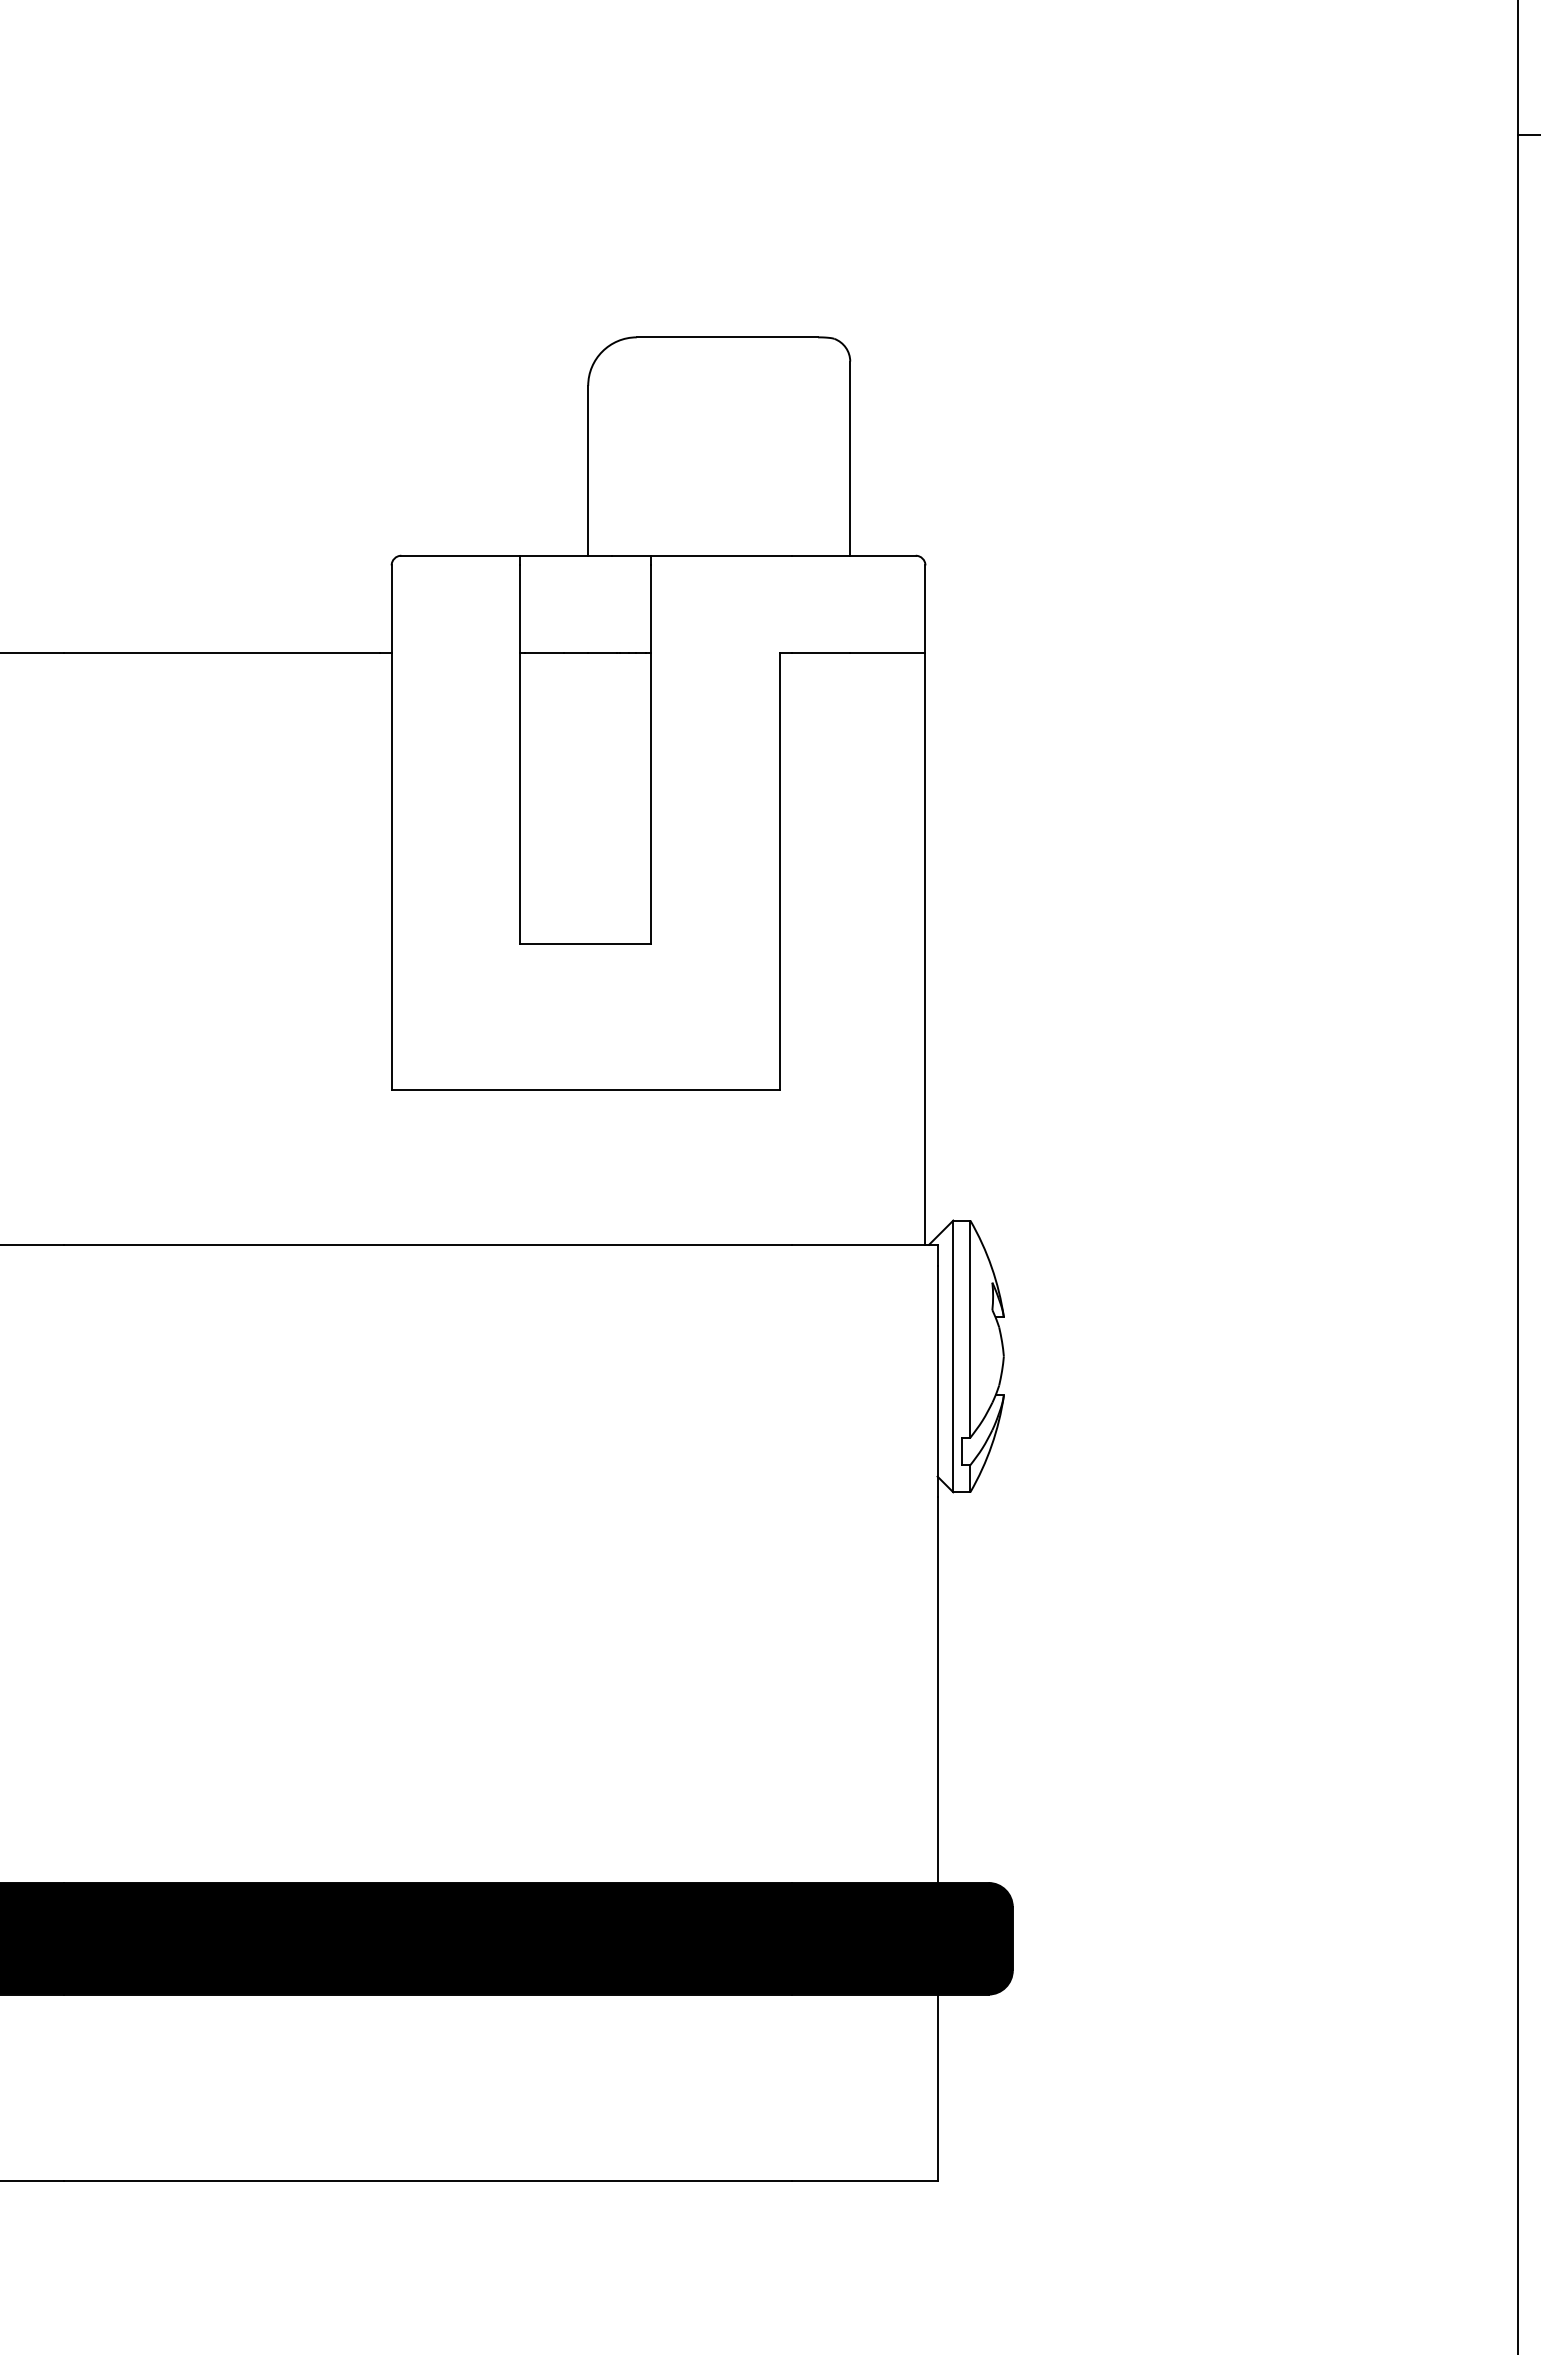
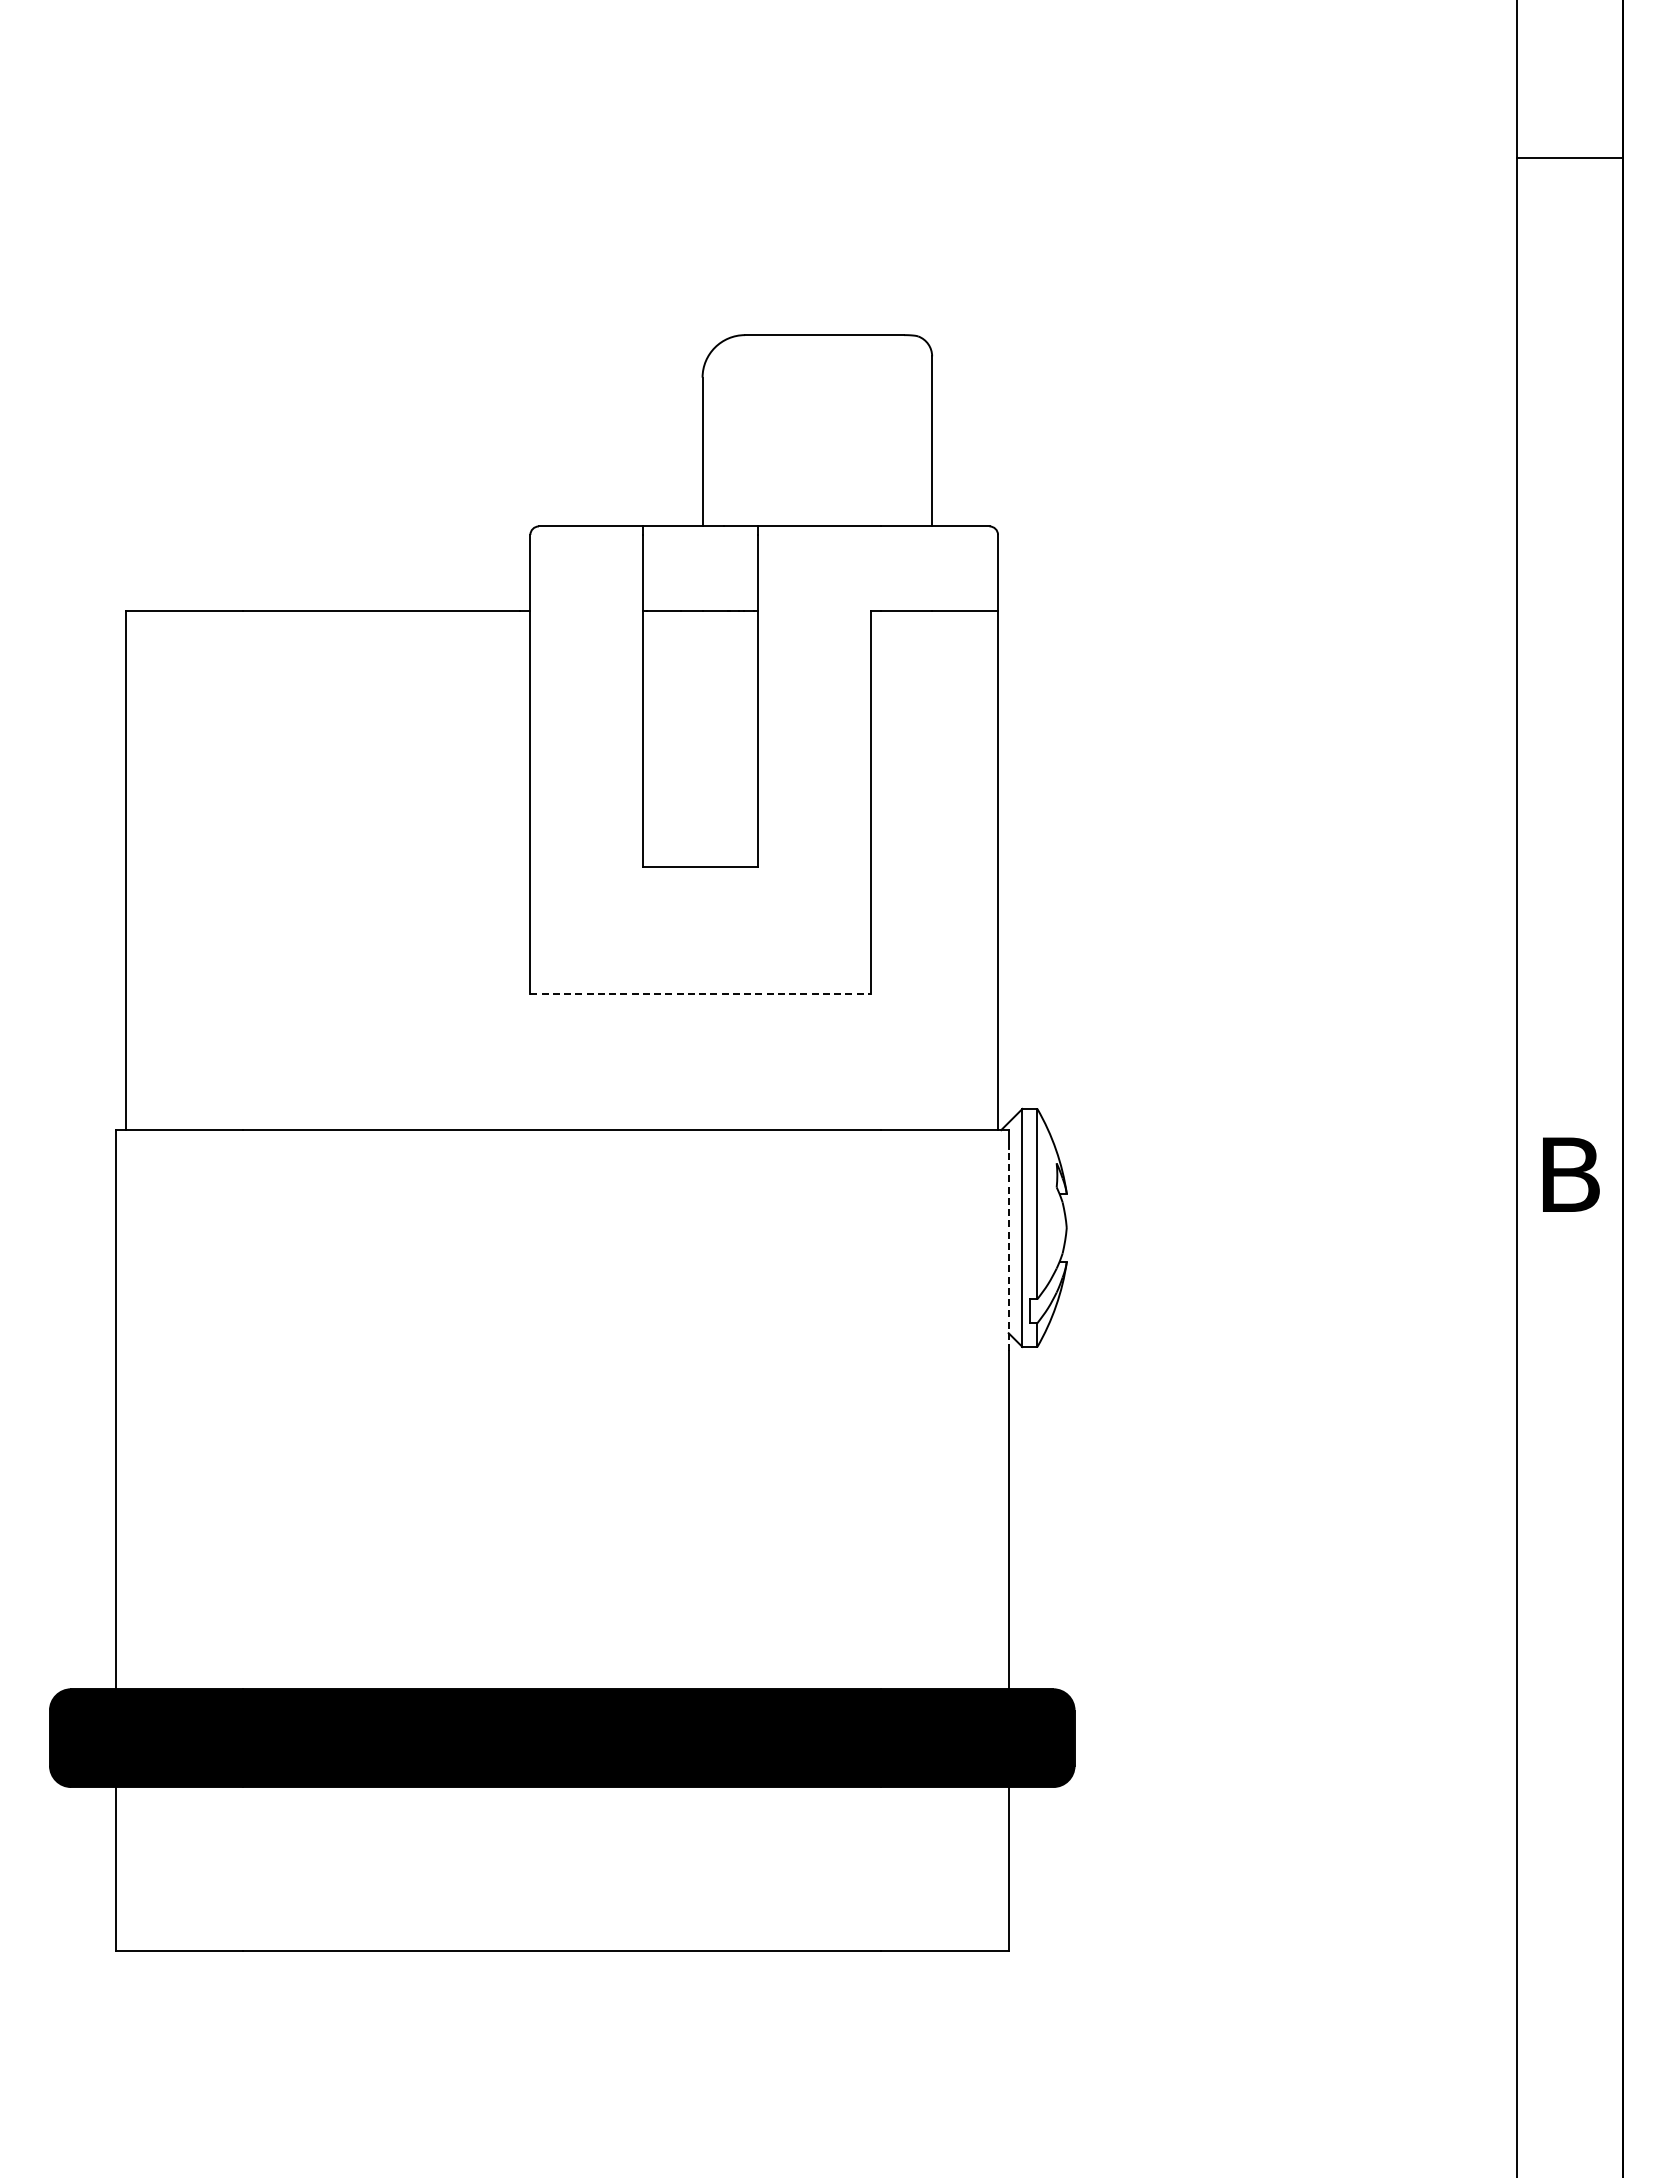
line: (585, 1089) -> (700, 994), solid -> dashed
line: (937, 1381) -> (1008, 1249), solid -> dashed

